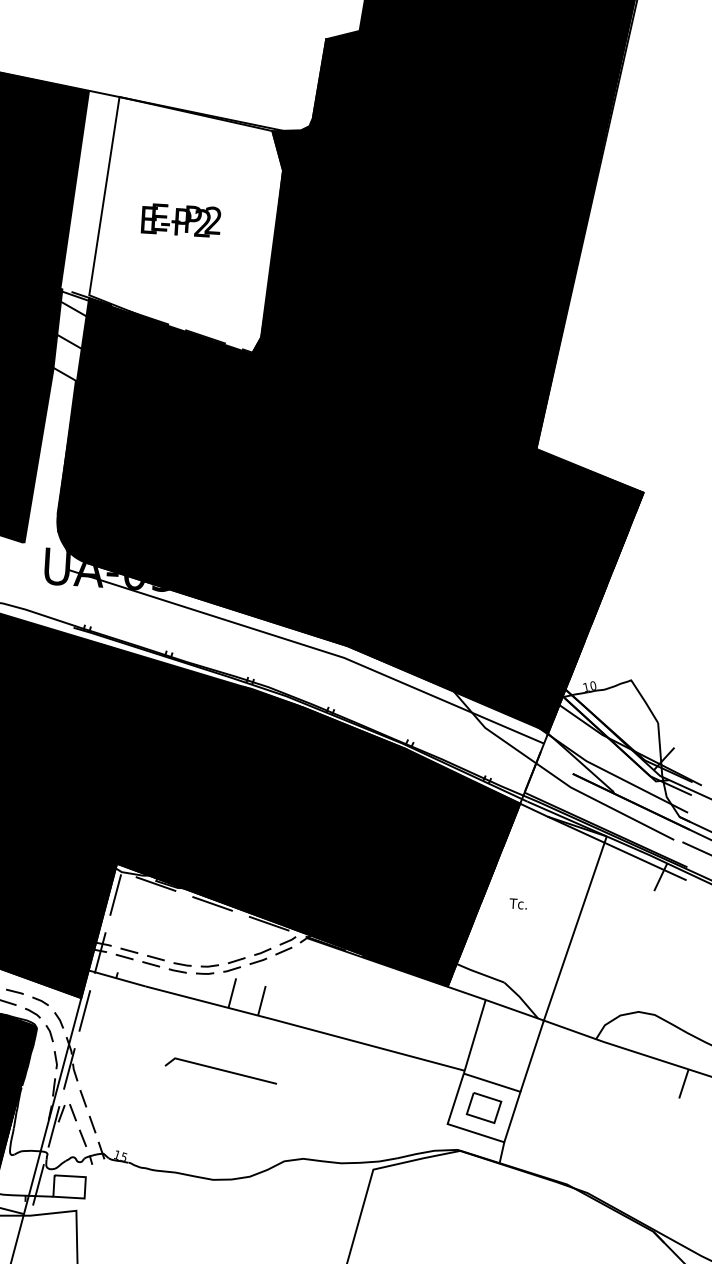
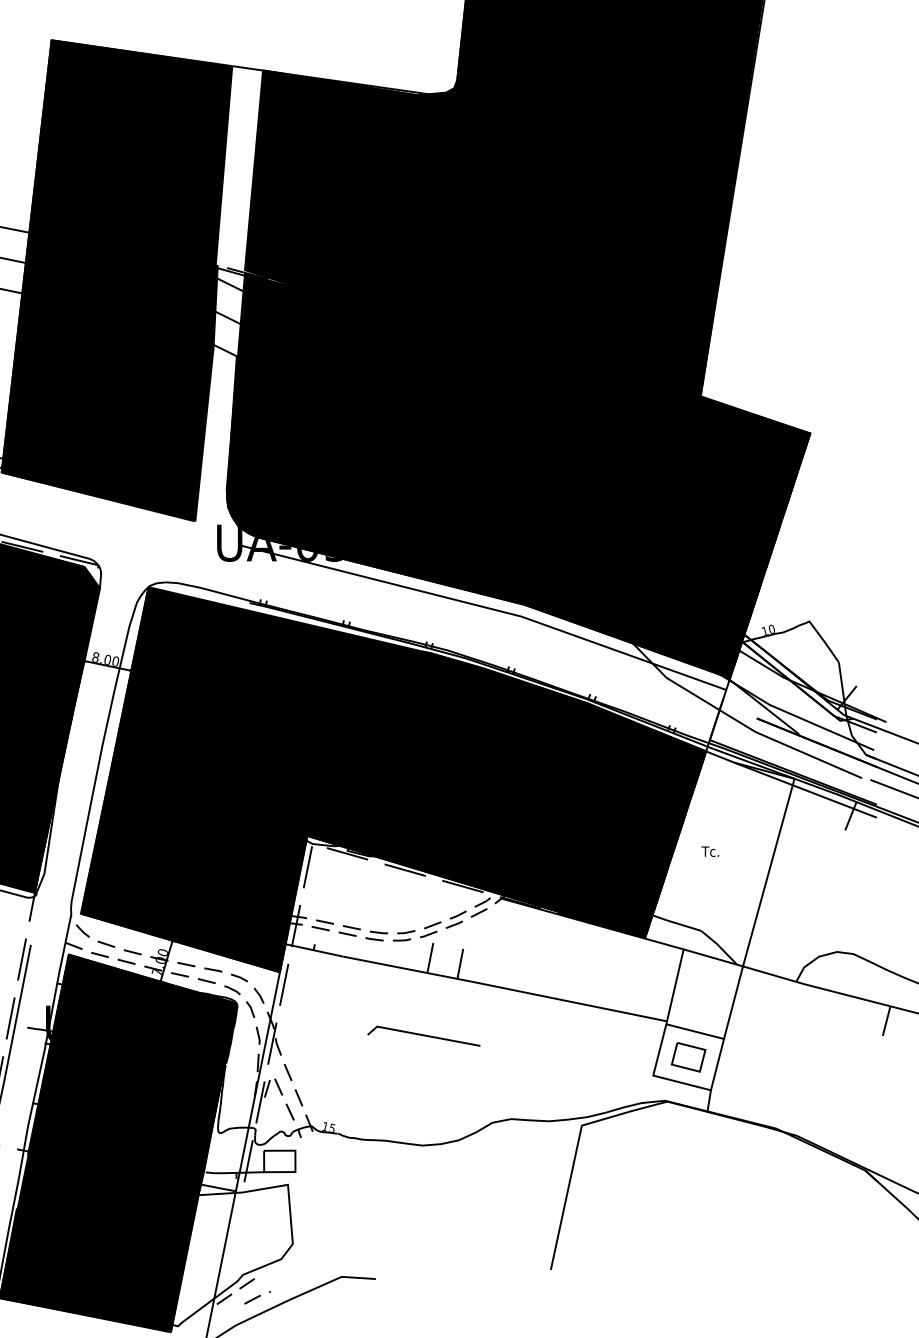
fill: (186, 227) -> (337, 196), added

